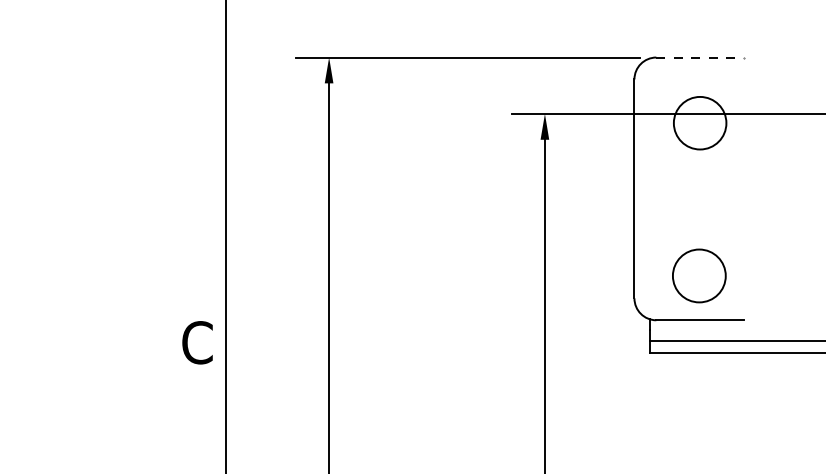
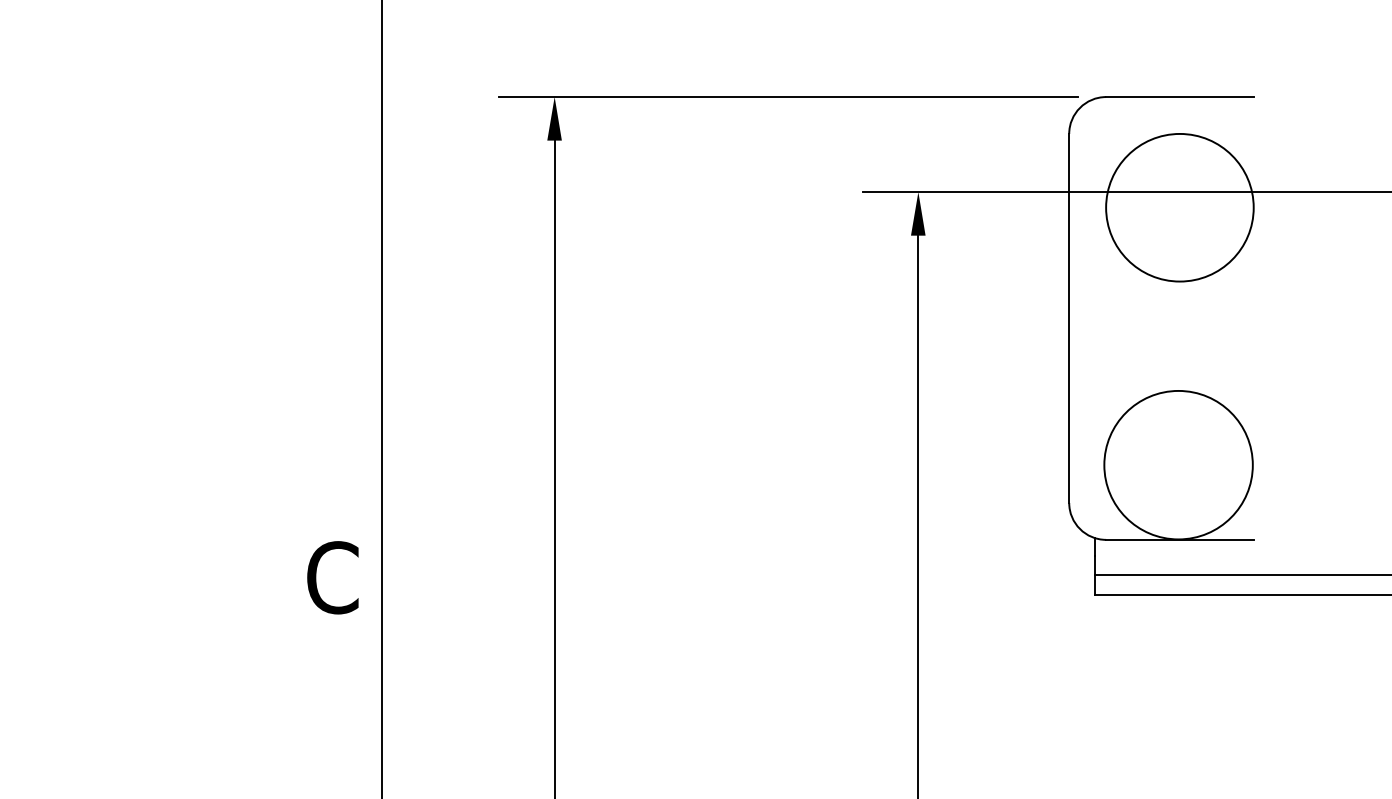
line: (700, 57) -> (1180, 96), dashed -> solid
circle: (699, 123) -> (1178, 208), size x1.67
circle: (699, 275) -> (1178, 464), size x1.67

